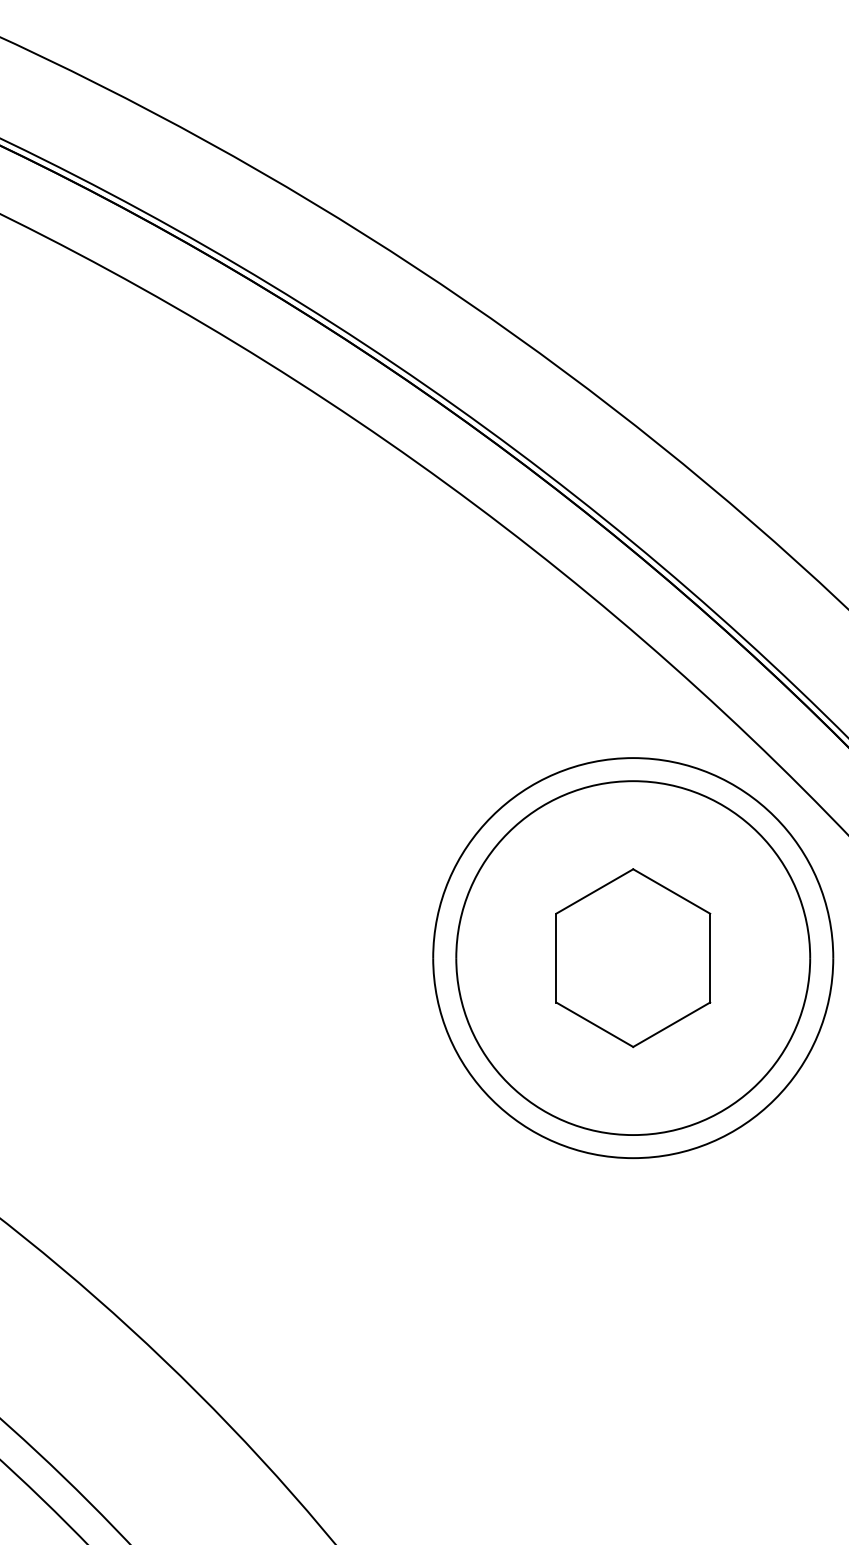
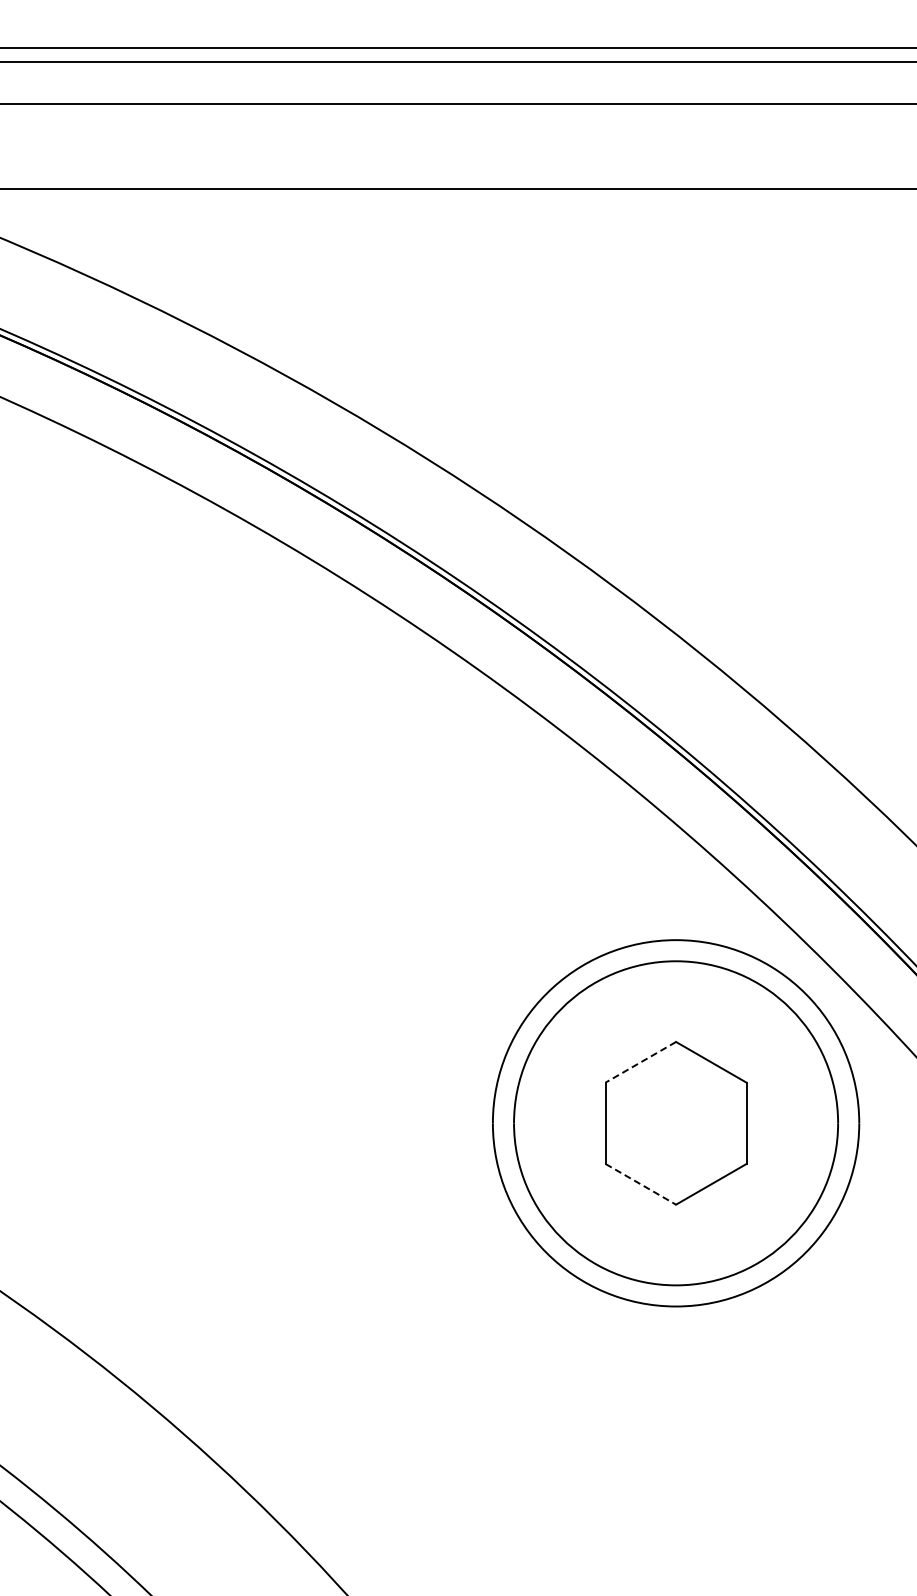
line: (594, 891) -> (640, 1062), solid -> dashed
line: (594, 1024) -> (640, 1184), solid -> dashed

